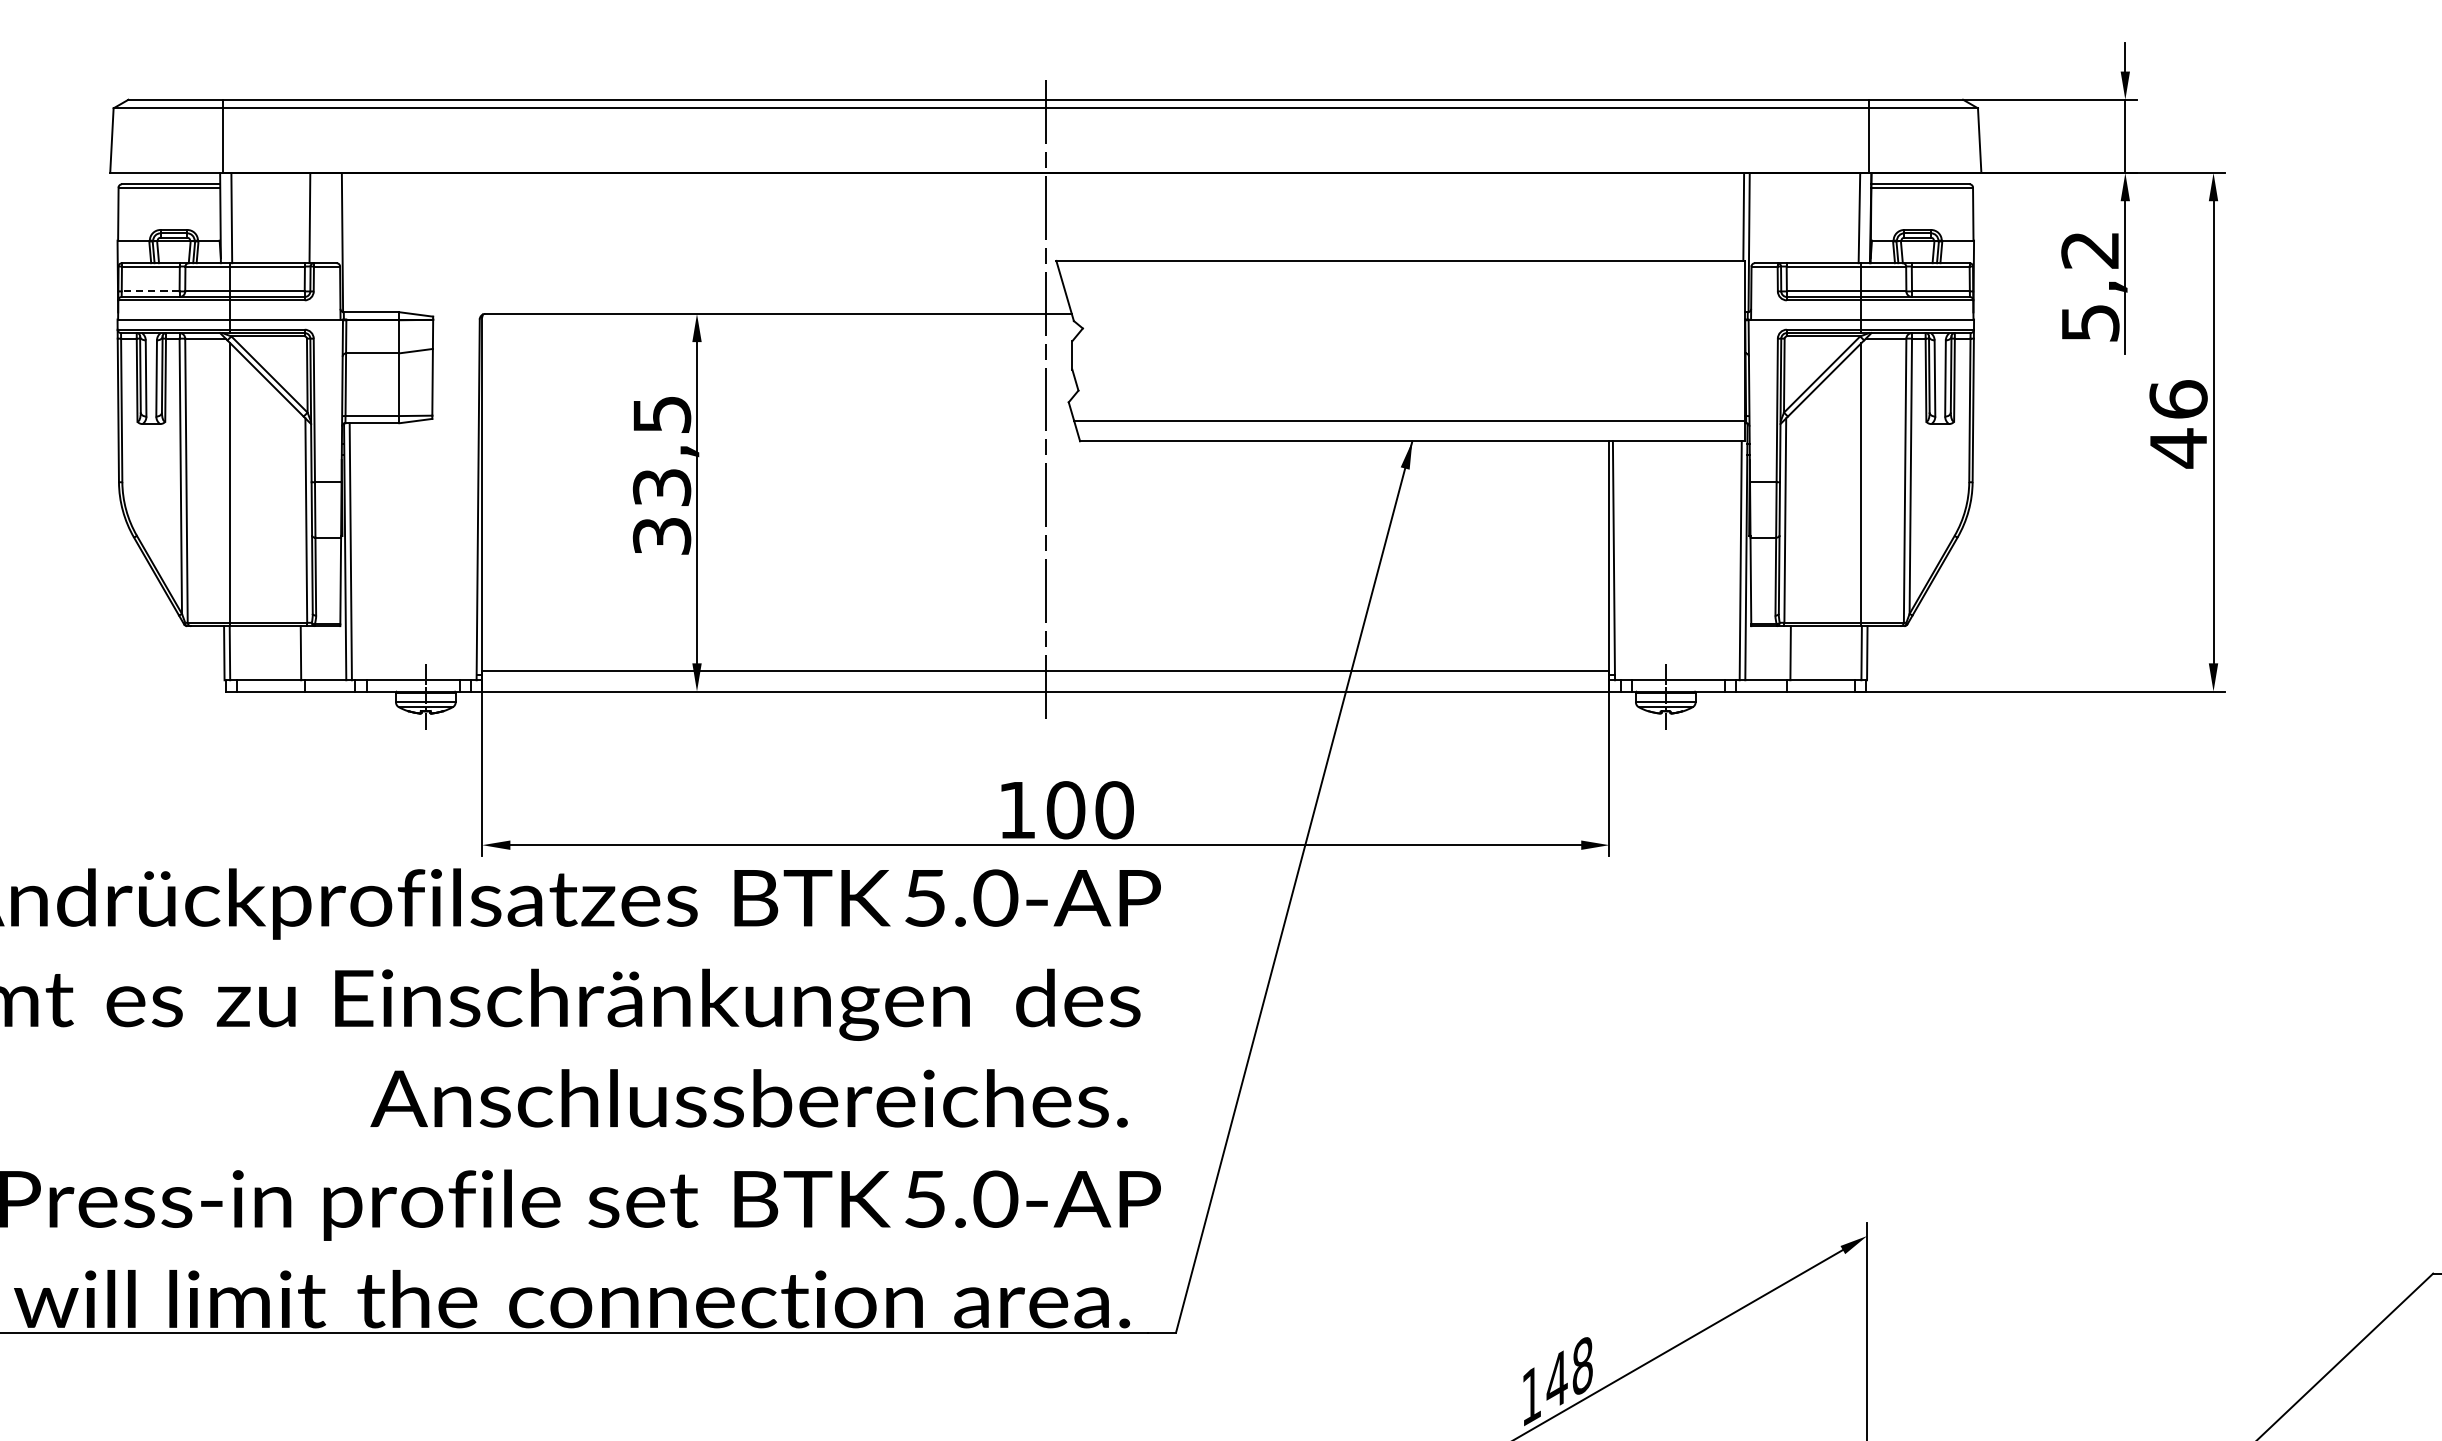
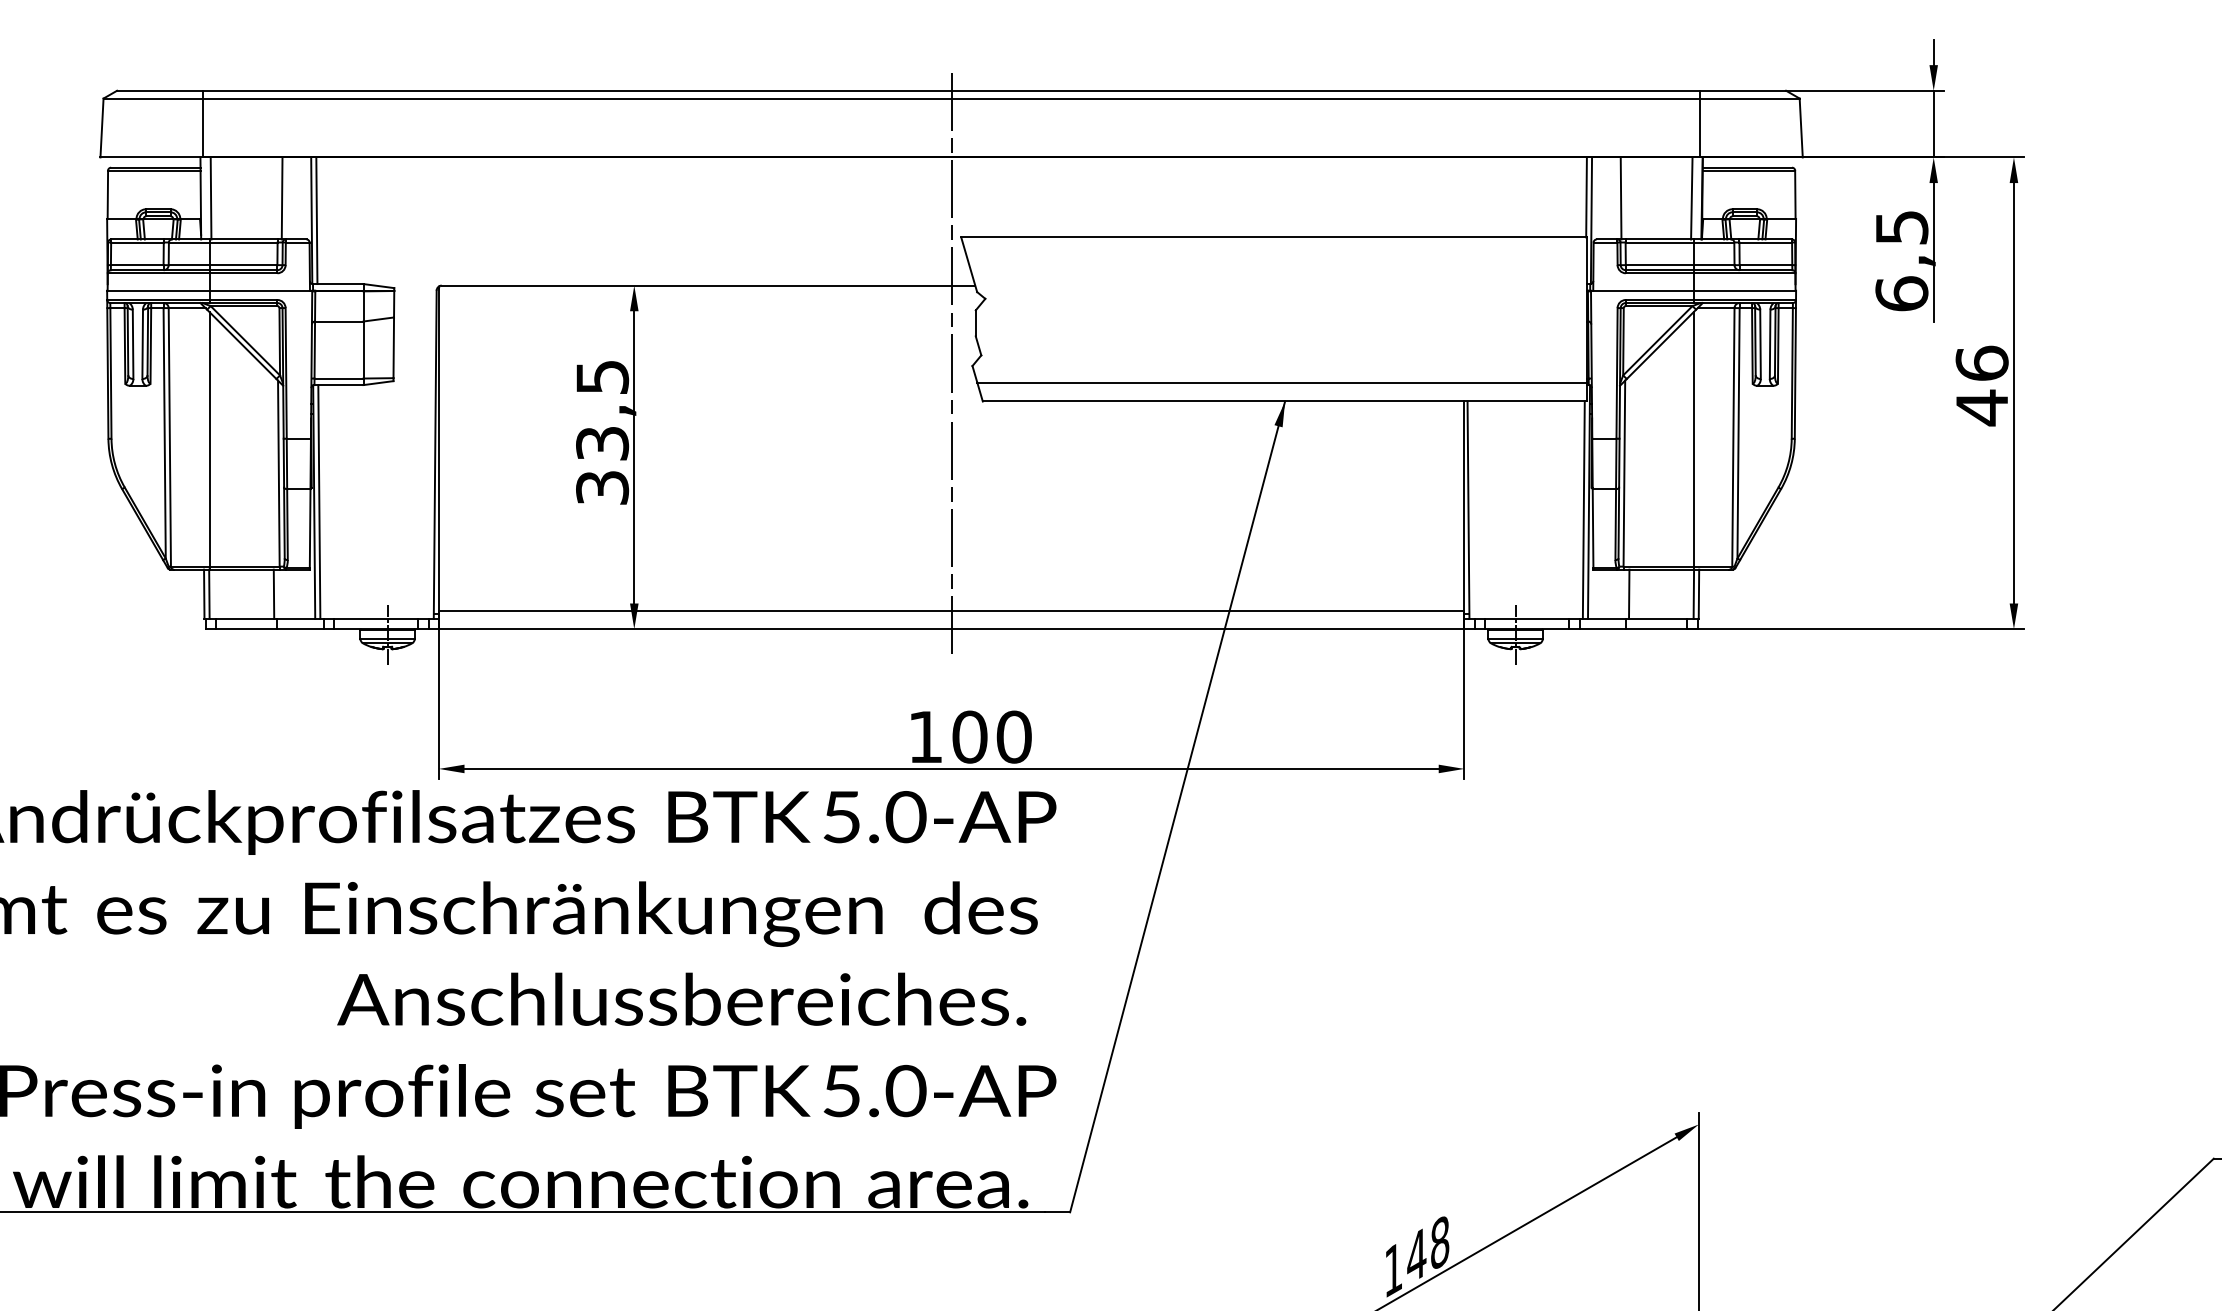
line: (1781, 218) -> (1620, 198), added
line: (347, 242) -> (316, 220), added
text: (2089, 287) -> (1901, 261), 5,2 -> 6,5
line: (149, 291) -> (136, 265), dashed -> solid

